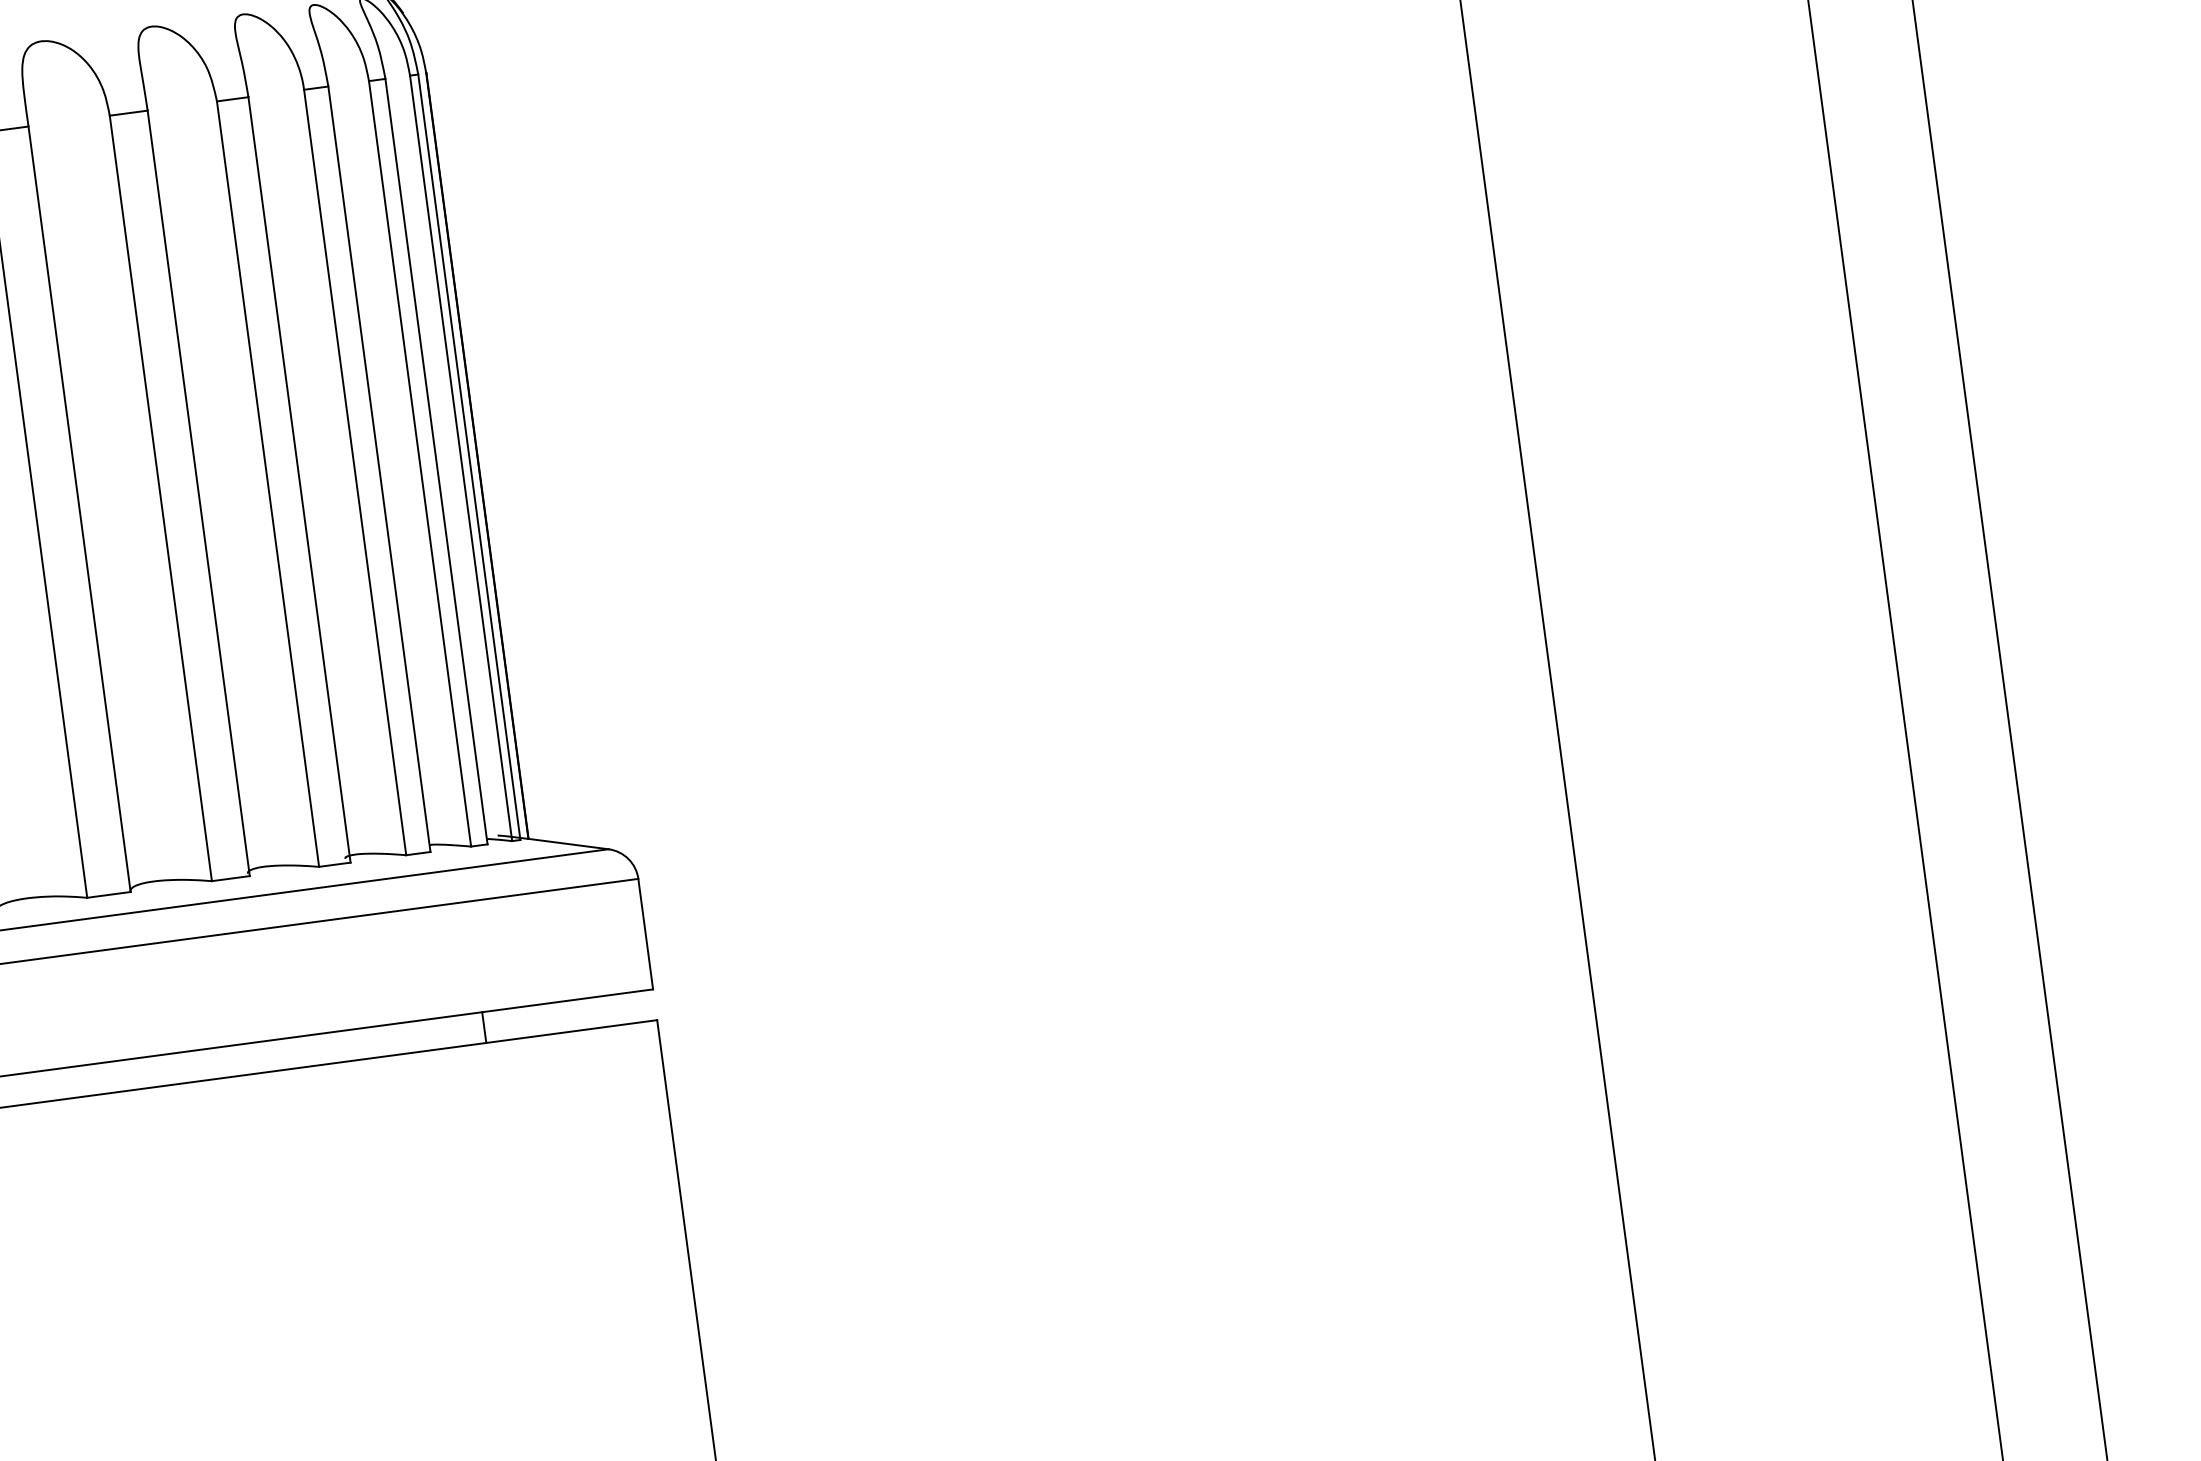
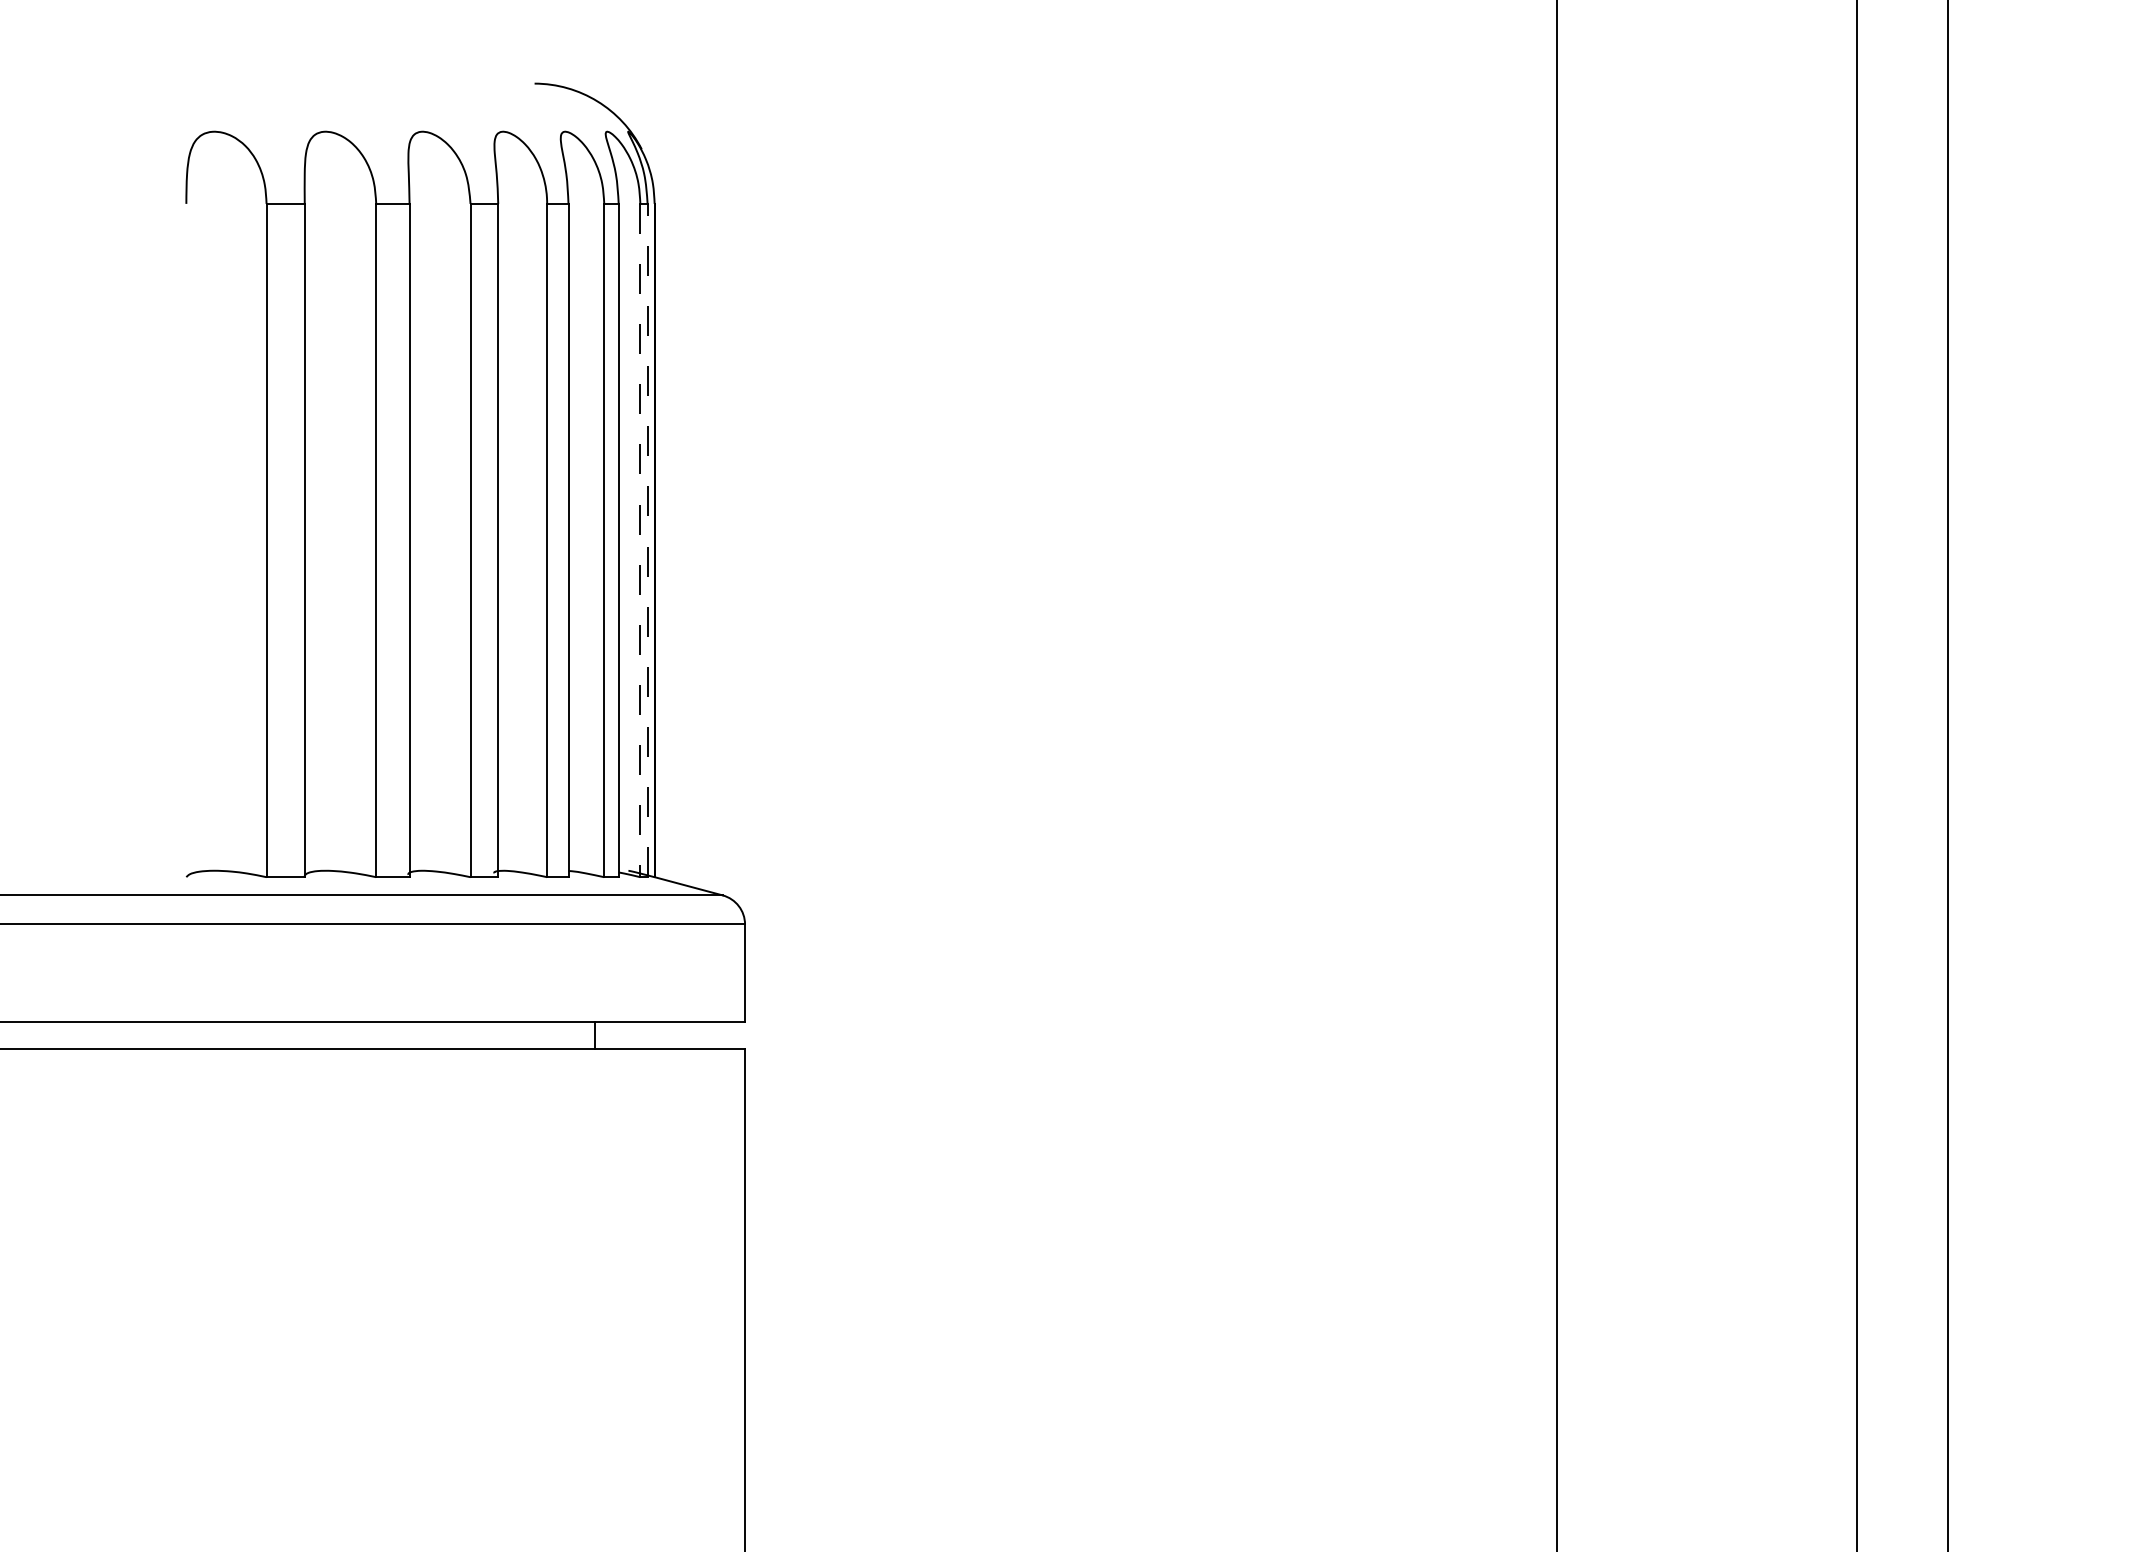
line: (469, 457) -> (647, 540), solid -> dashed
line: (461, 458) -> (640, 540), solid -> dashed

